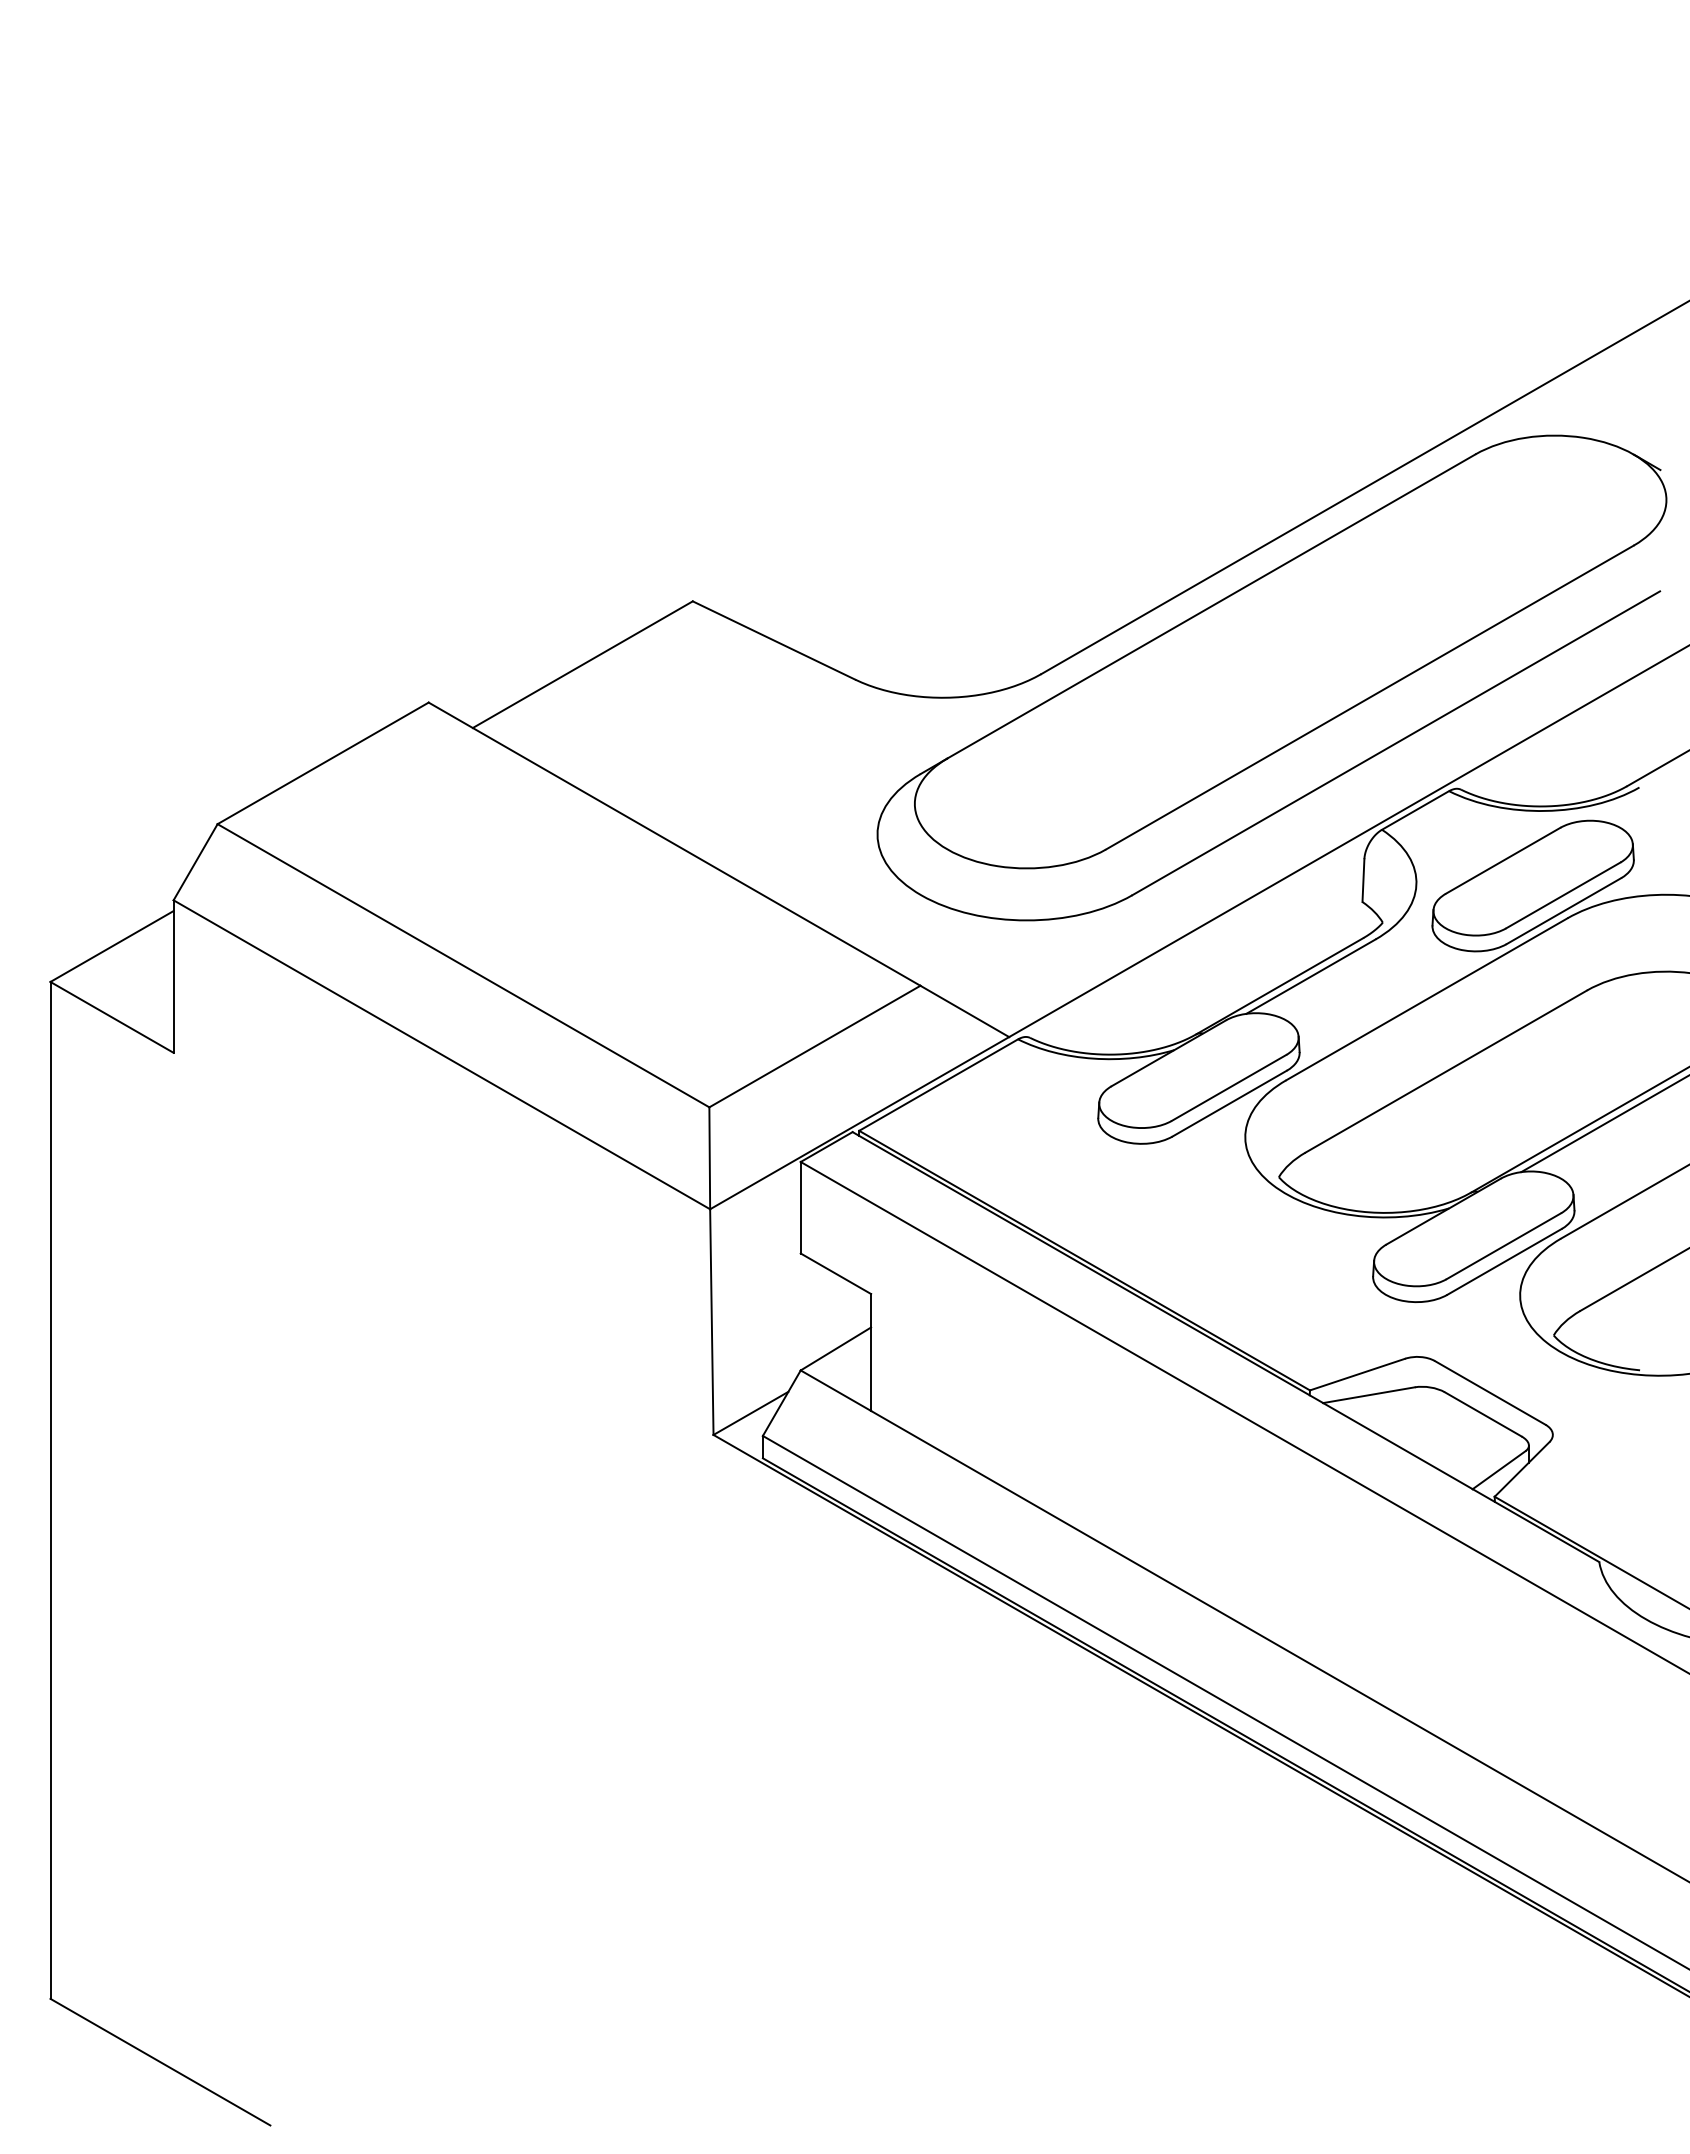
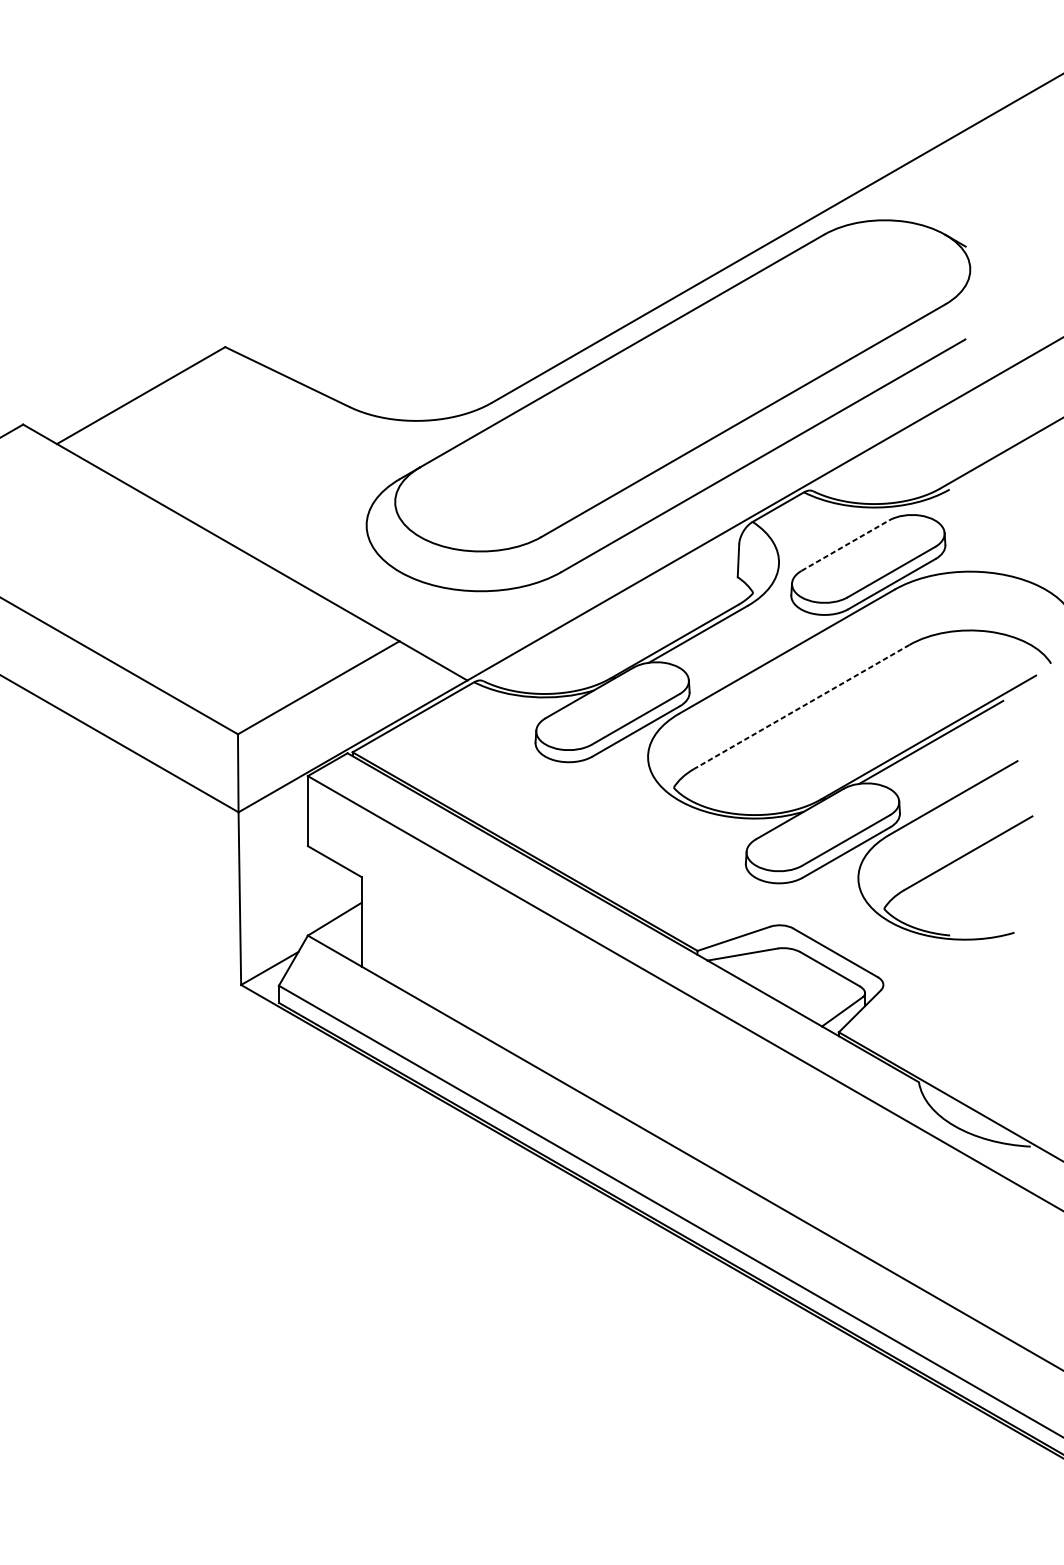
line: (1503, 860) -> (845, 545), solid -> dashed
line: (1445, 1071) -> (801, 706), solid -> dashed

